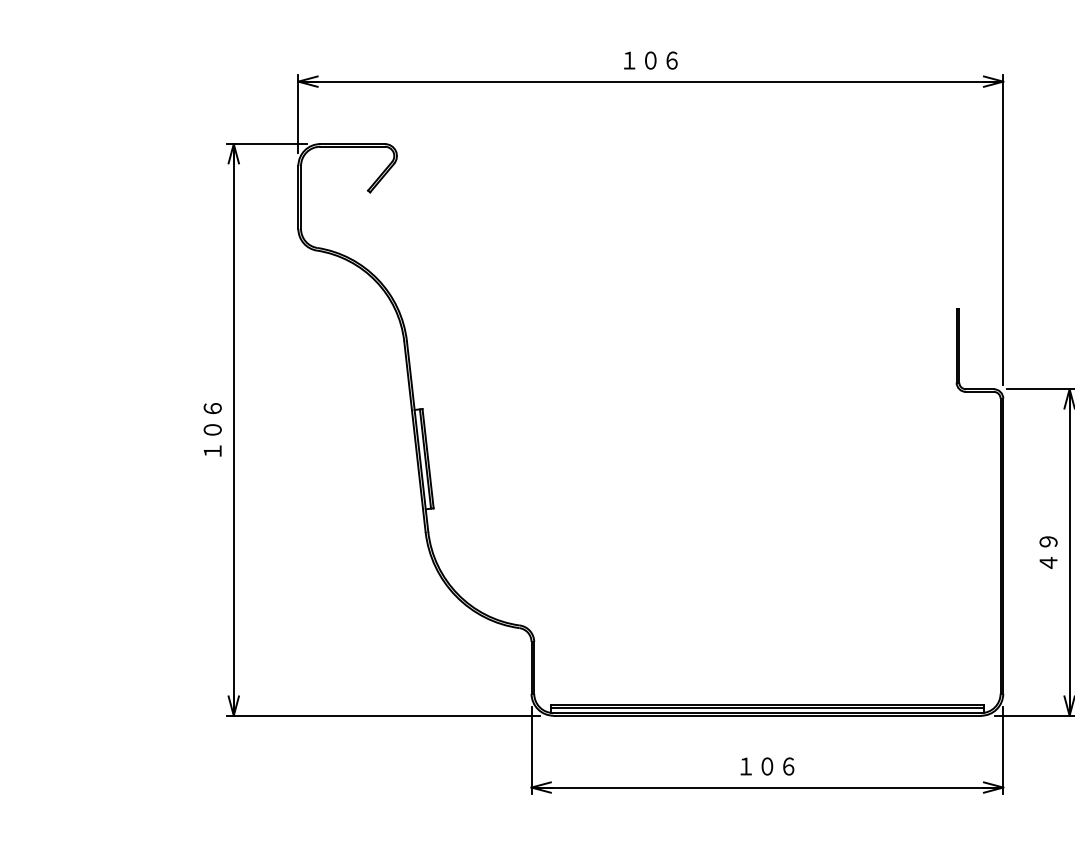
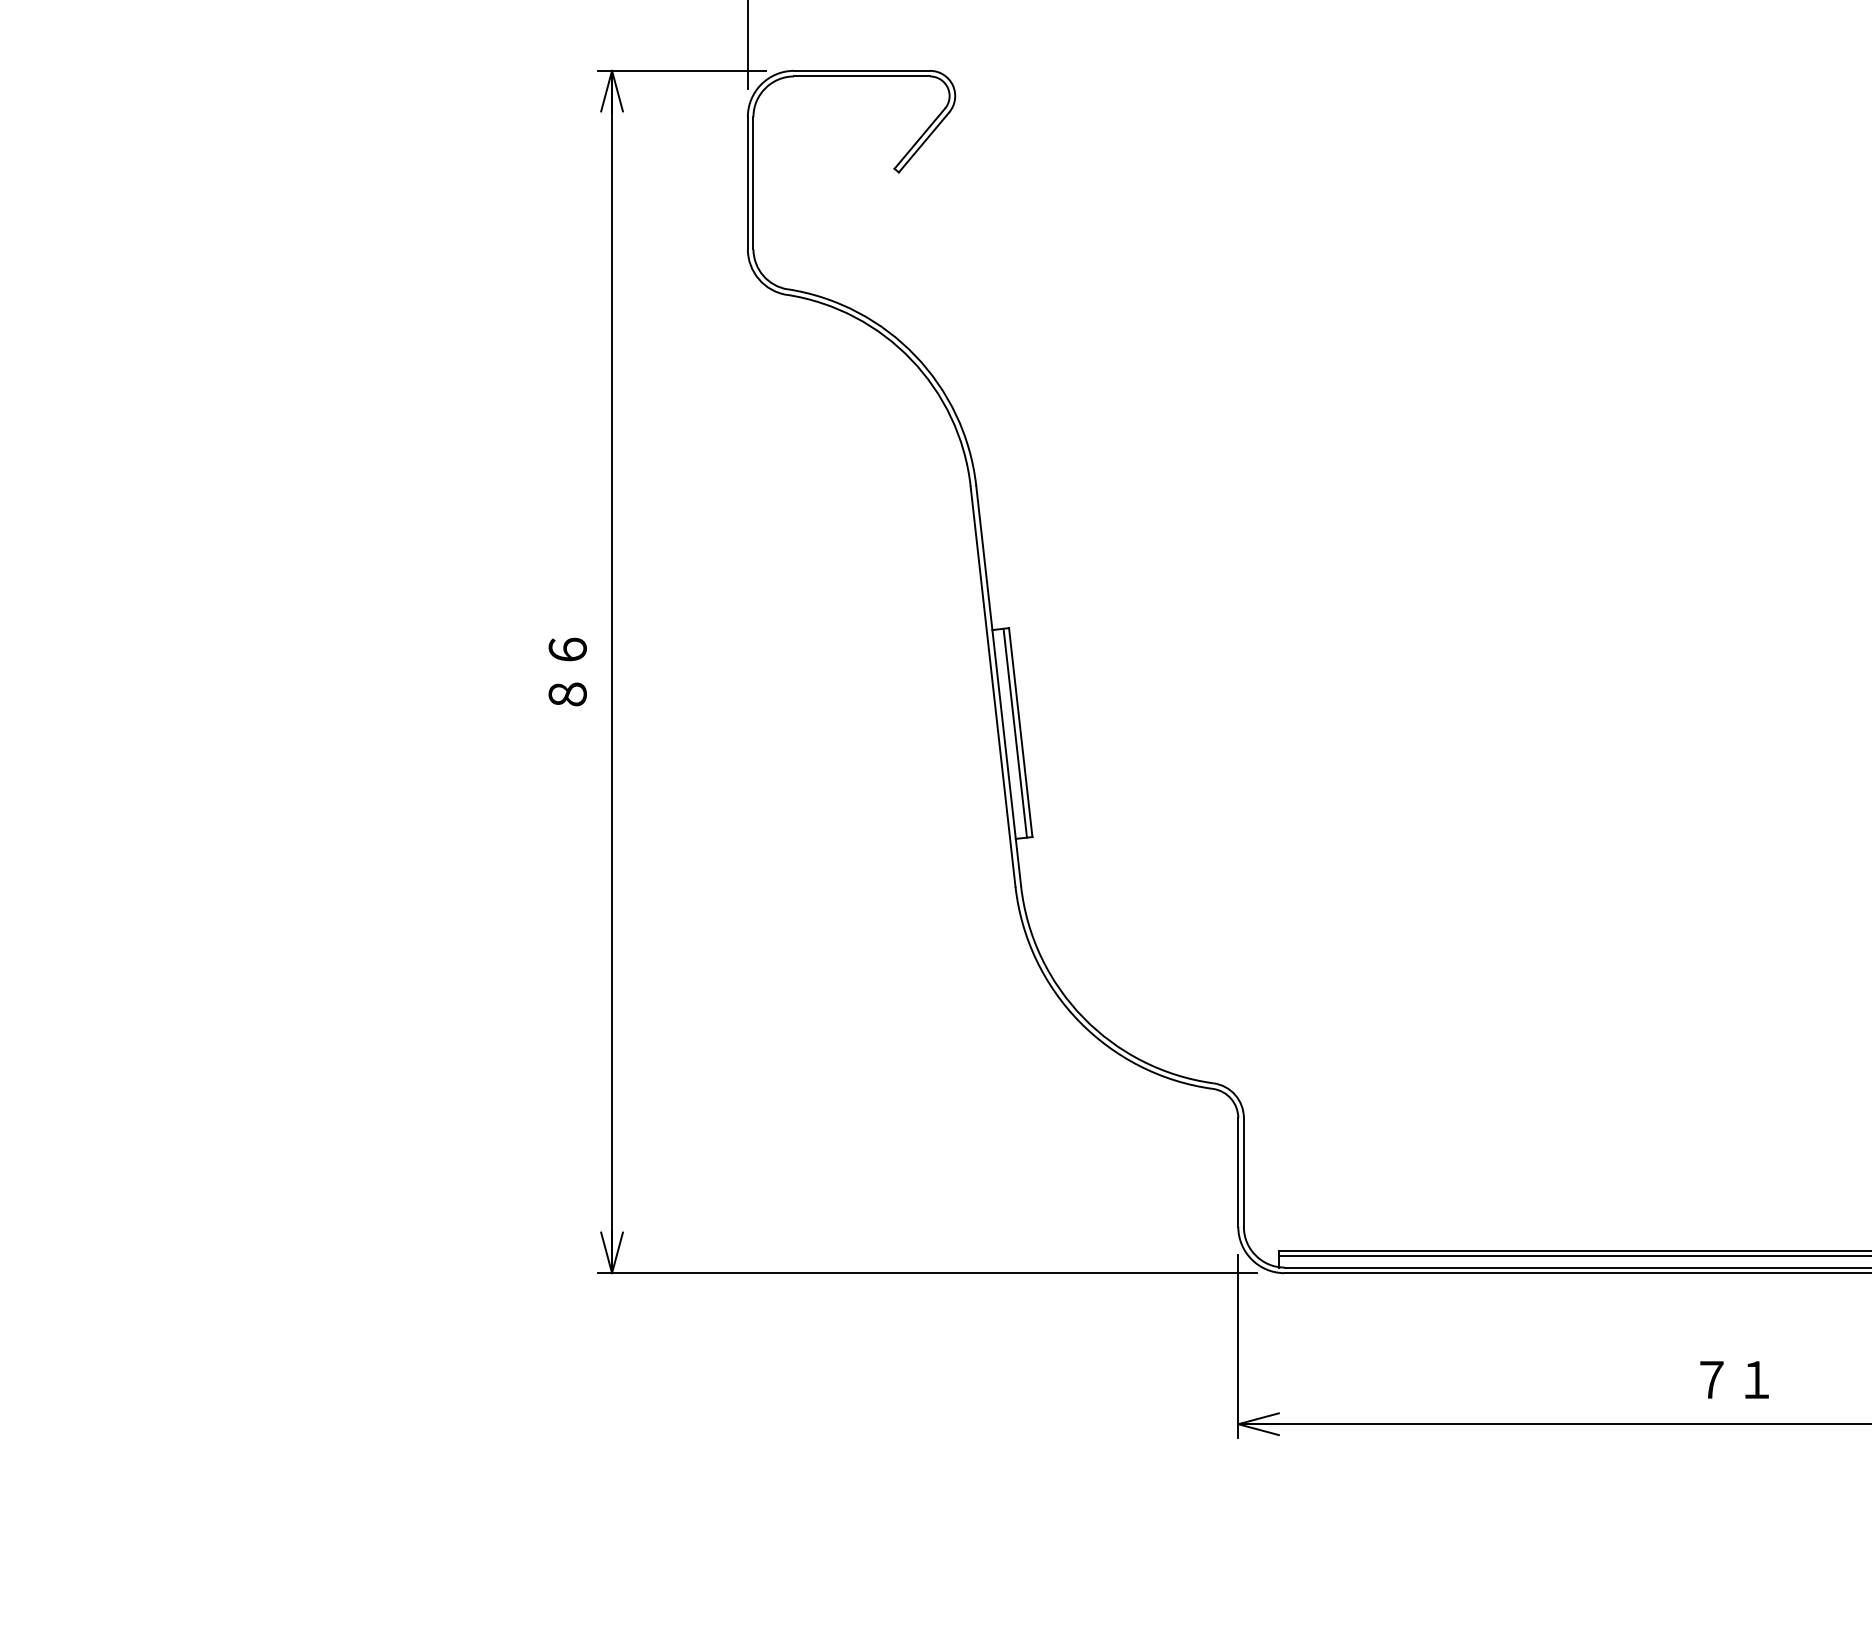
text: (212, 429) -> (567, 671), １０６ -> ８６
text: (767, 766) -> (1734, 1379), １０６ -> ７１

